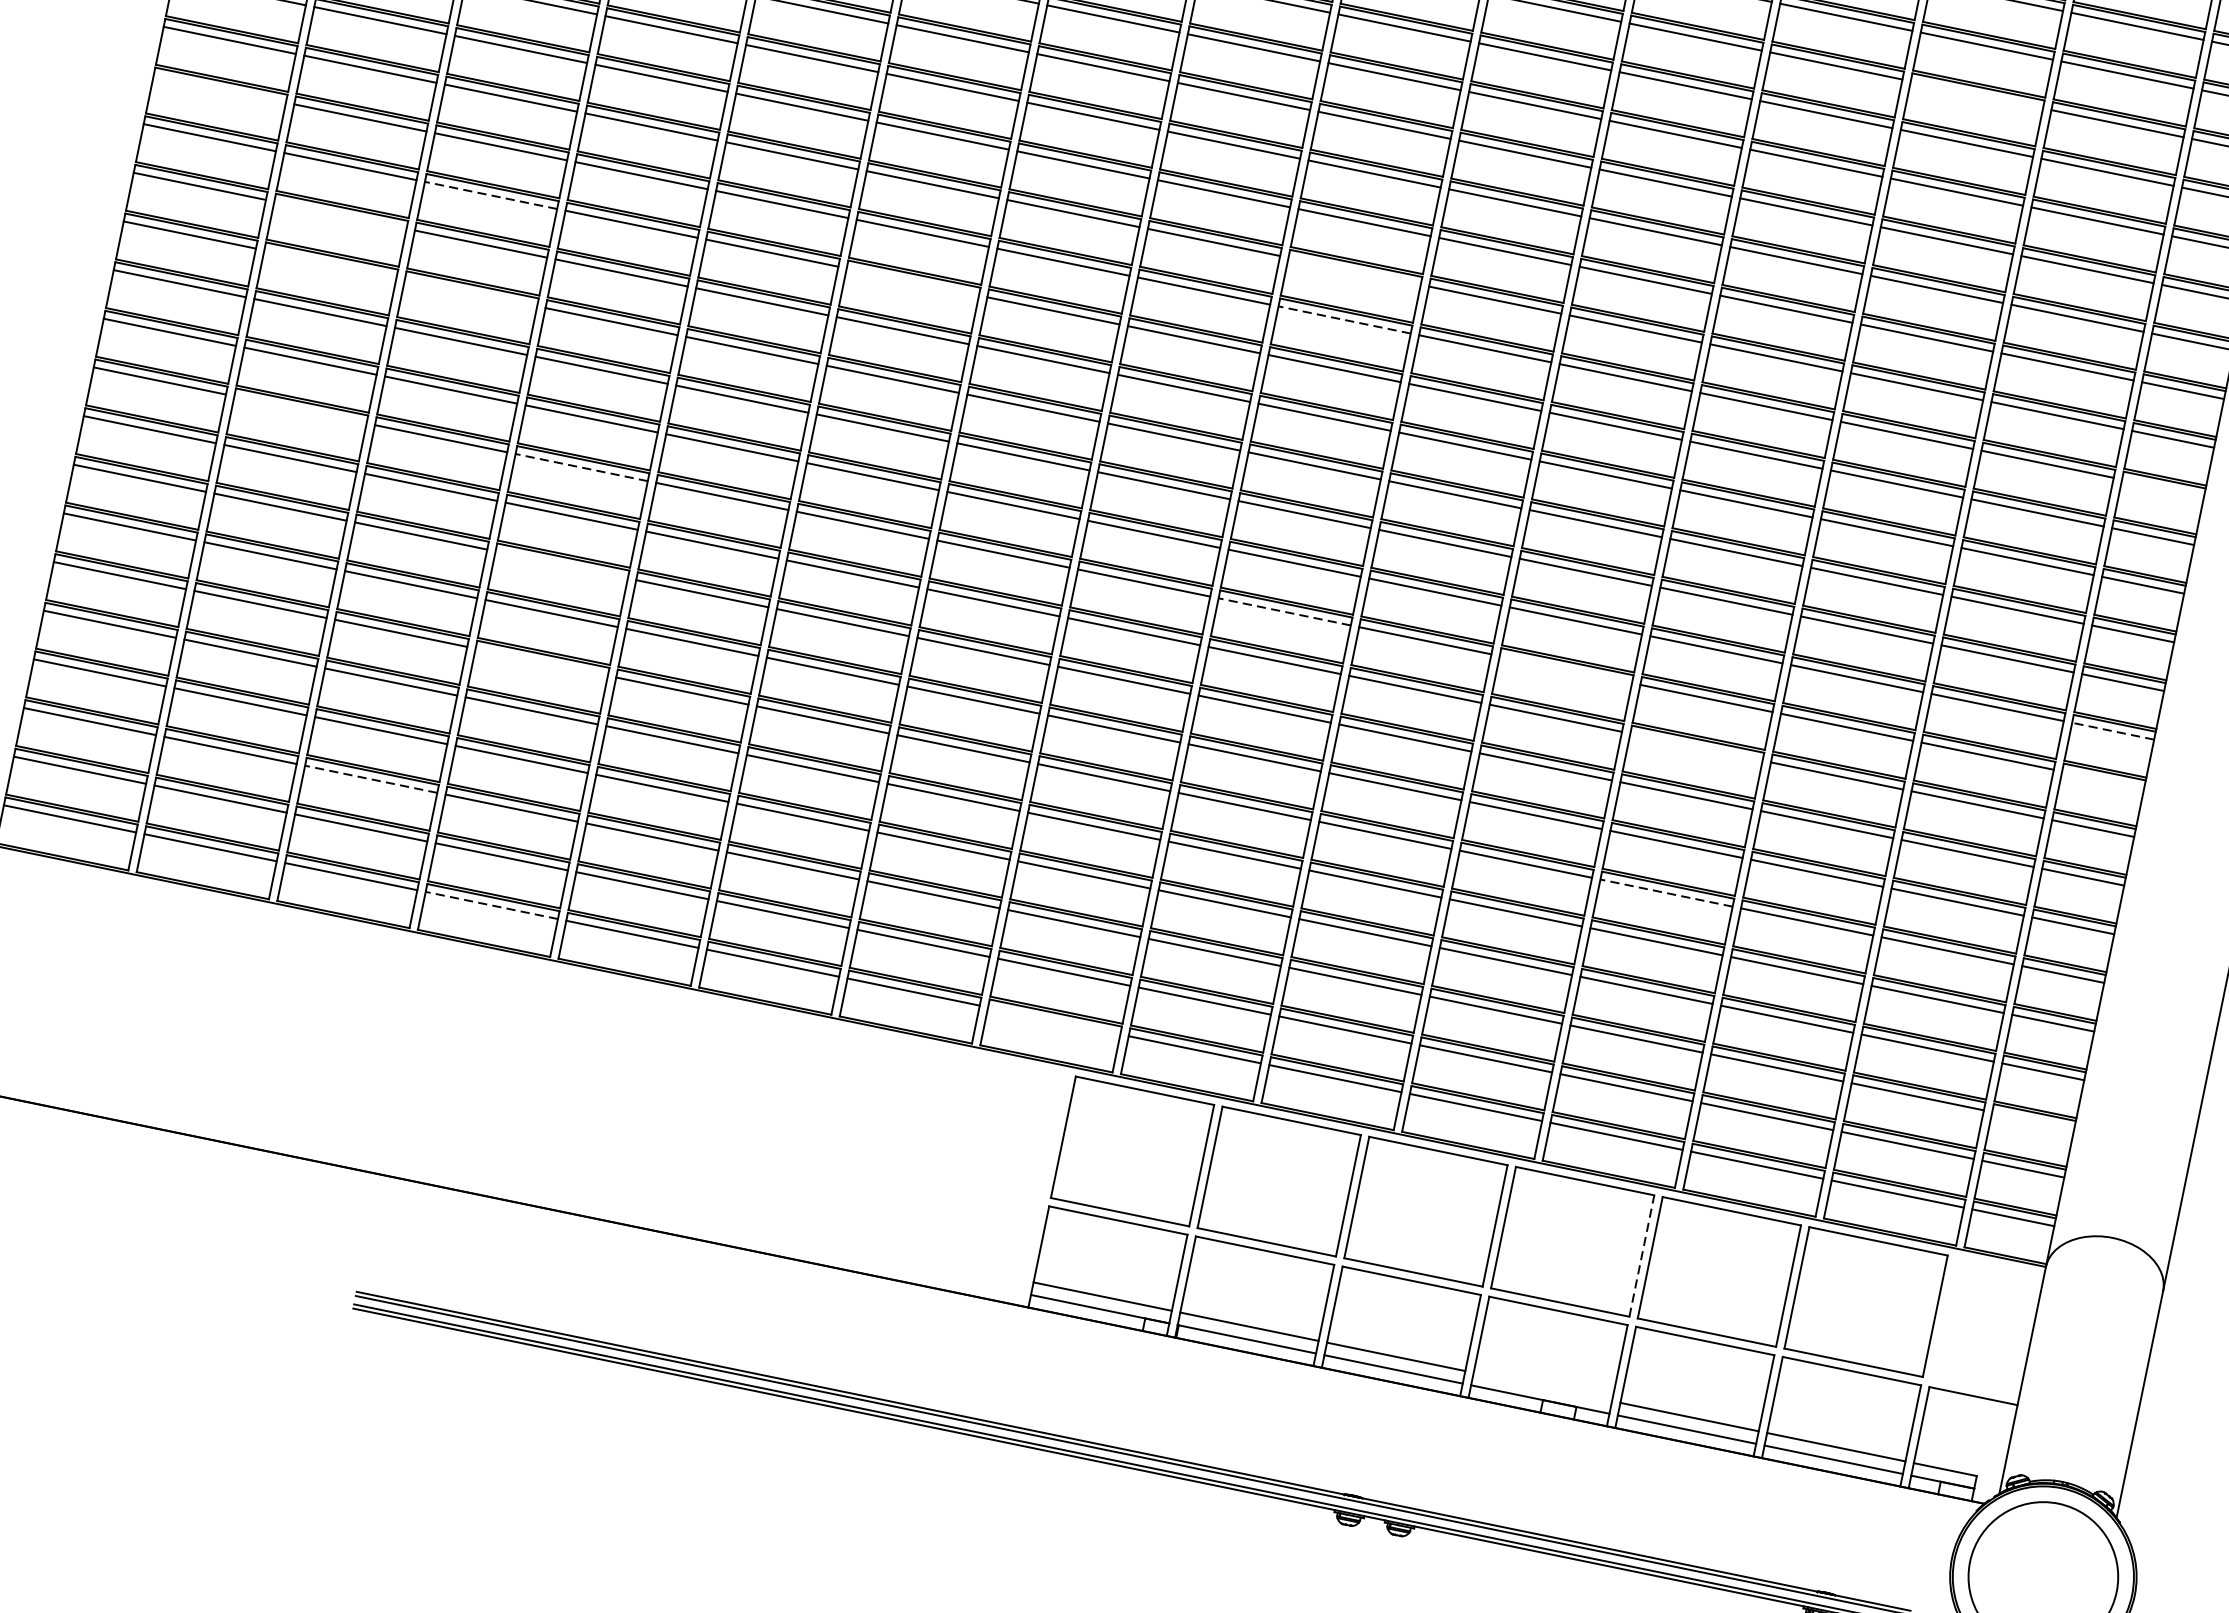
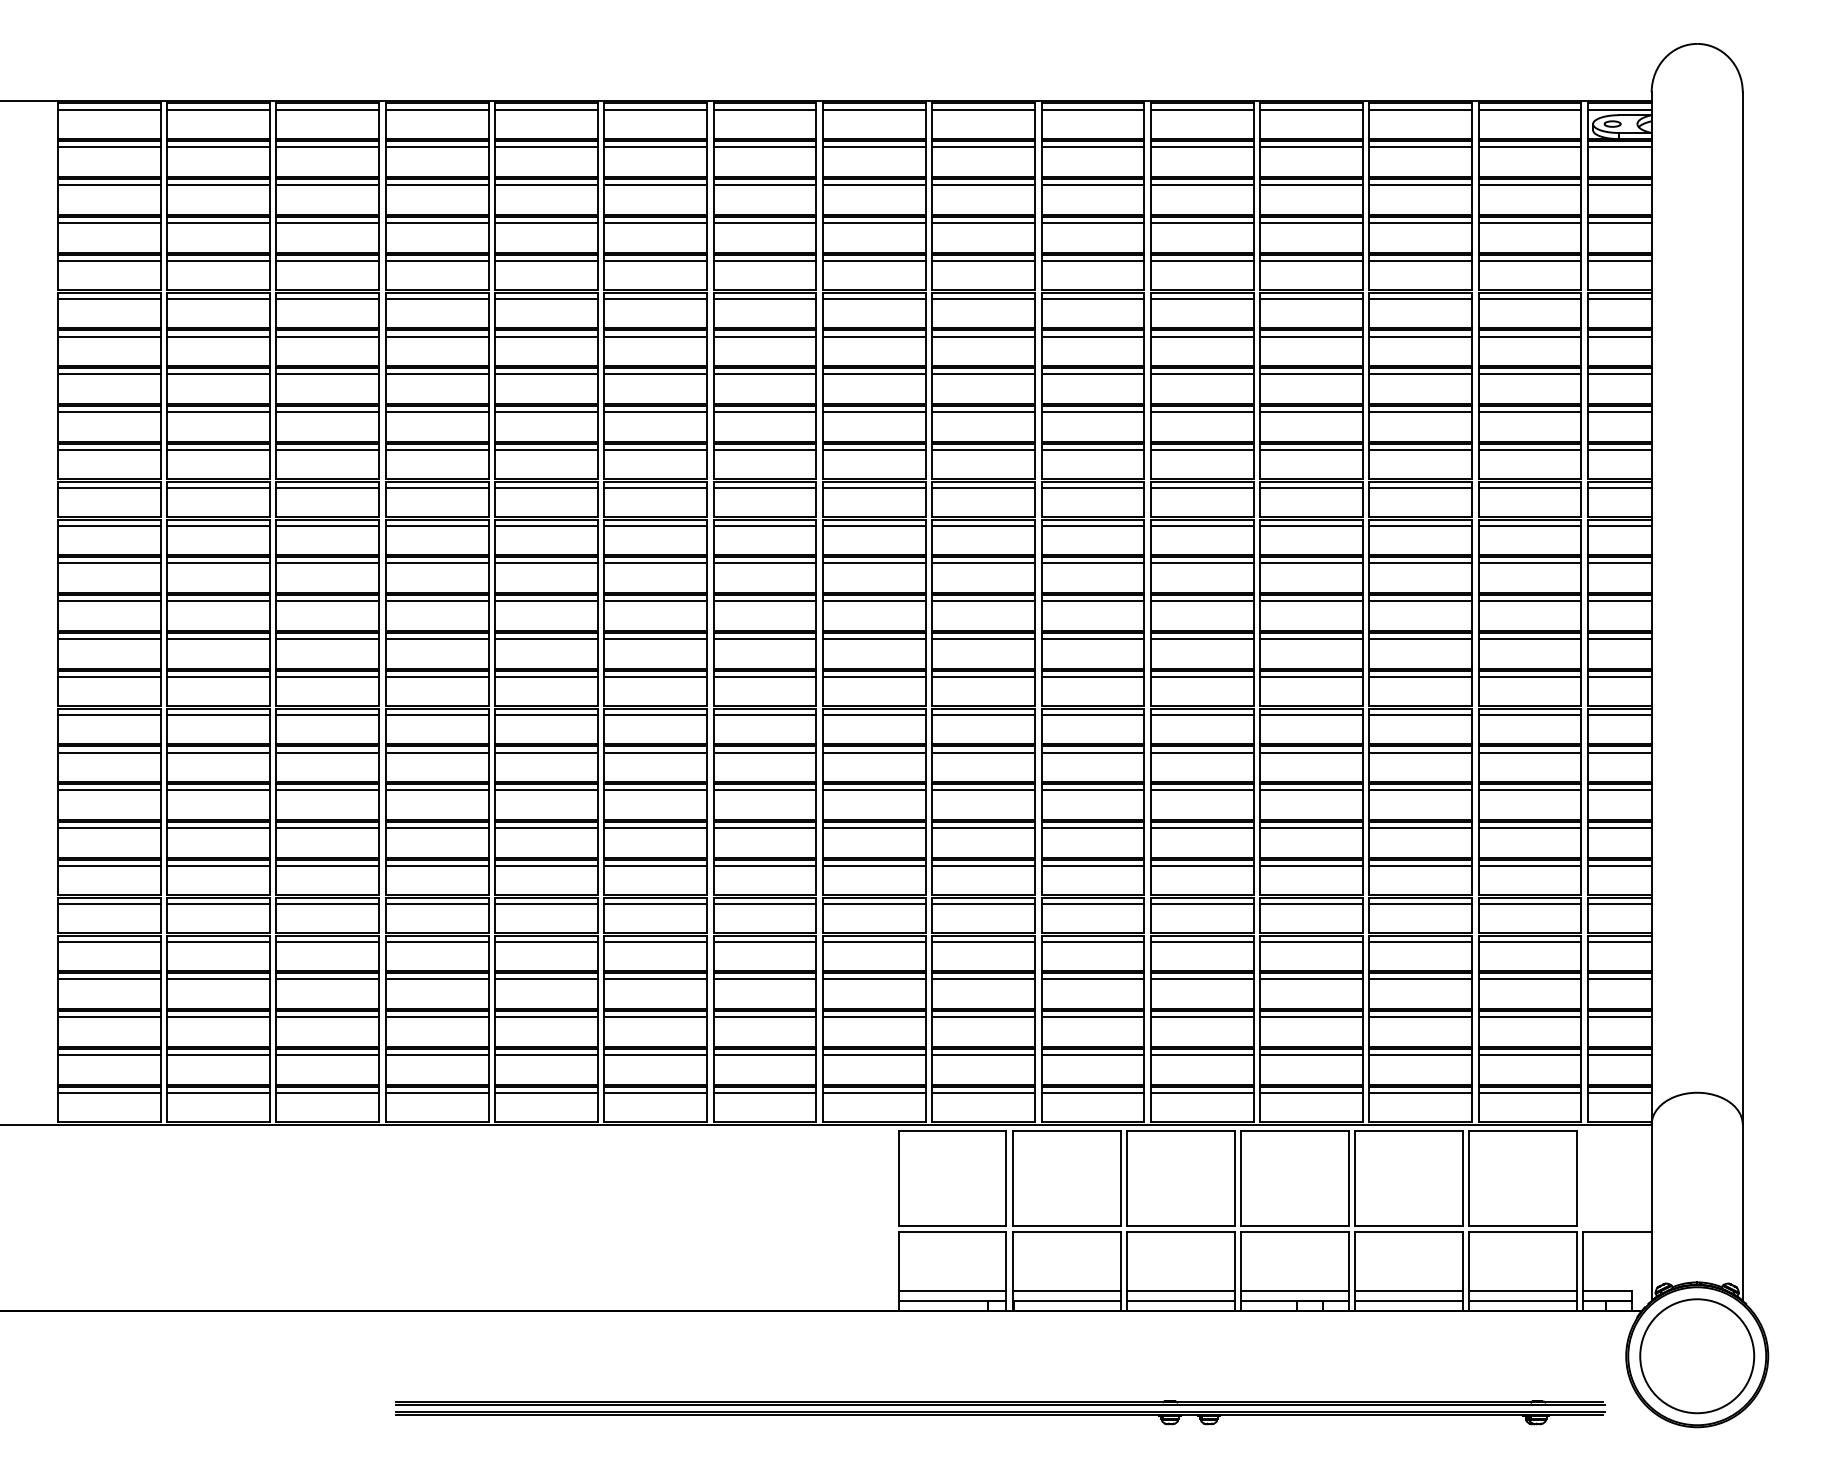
line: (218, 88) -> (108, 525), added
line: (1976, 94) -> (1420, 260), added
line: (490, 195) -> (327, 563), dashed -> solid
line: (340, 215) -> (218, 601), added
line: (330, 264) -> (218, 639), added
line: (1354, 270) -> (983, 487), added
line: (912, 282) -> (655, 563), added
line: (470, 293) -> (327, 639), added
line: (1344, 319) -> (983, 525), dashed -> solid
line: (300, 409) -> (218, 752), added
line: (580, 467) -> (436, 752), dashed -> solid
line: (2162, 487) -> (1619, 525), added
line: (560, 565) -> (436, 828), added
line: (1284, 611) -> (983, 752), dashed -> solid
line: (541, 661) -> (436, 903), added
line: (1565, 669) -> (1201, 752), added
line: (2112, 730) -> (1619, 714), dashed -> solid
line: (1696, 747) -> (1311, 790), added
line: (370, 779) -> (327, 1017), dashed -> solid
line: (2102, 779) -> (1619, 752), added
line: (1665, 892) -> (1310, 903), dashed -> solid
line: (491, 904) -> (436, 1092), dashed -> solid
line: (1053, 1020) -> (873, 1092), added
line: (2032, 1120) -> (1619, 1017), added
line: (1641, 1254) -> (1348, 1177), dashed -> solid
line: (1542, 1387) -> (1294, 1291), added

